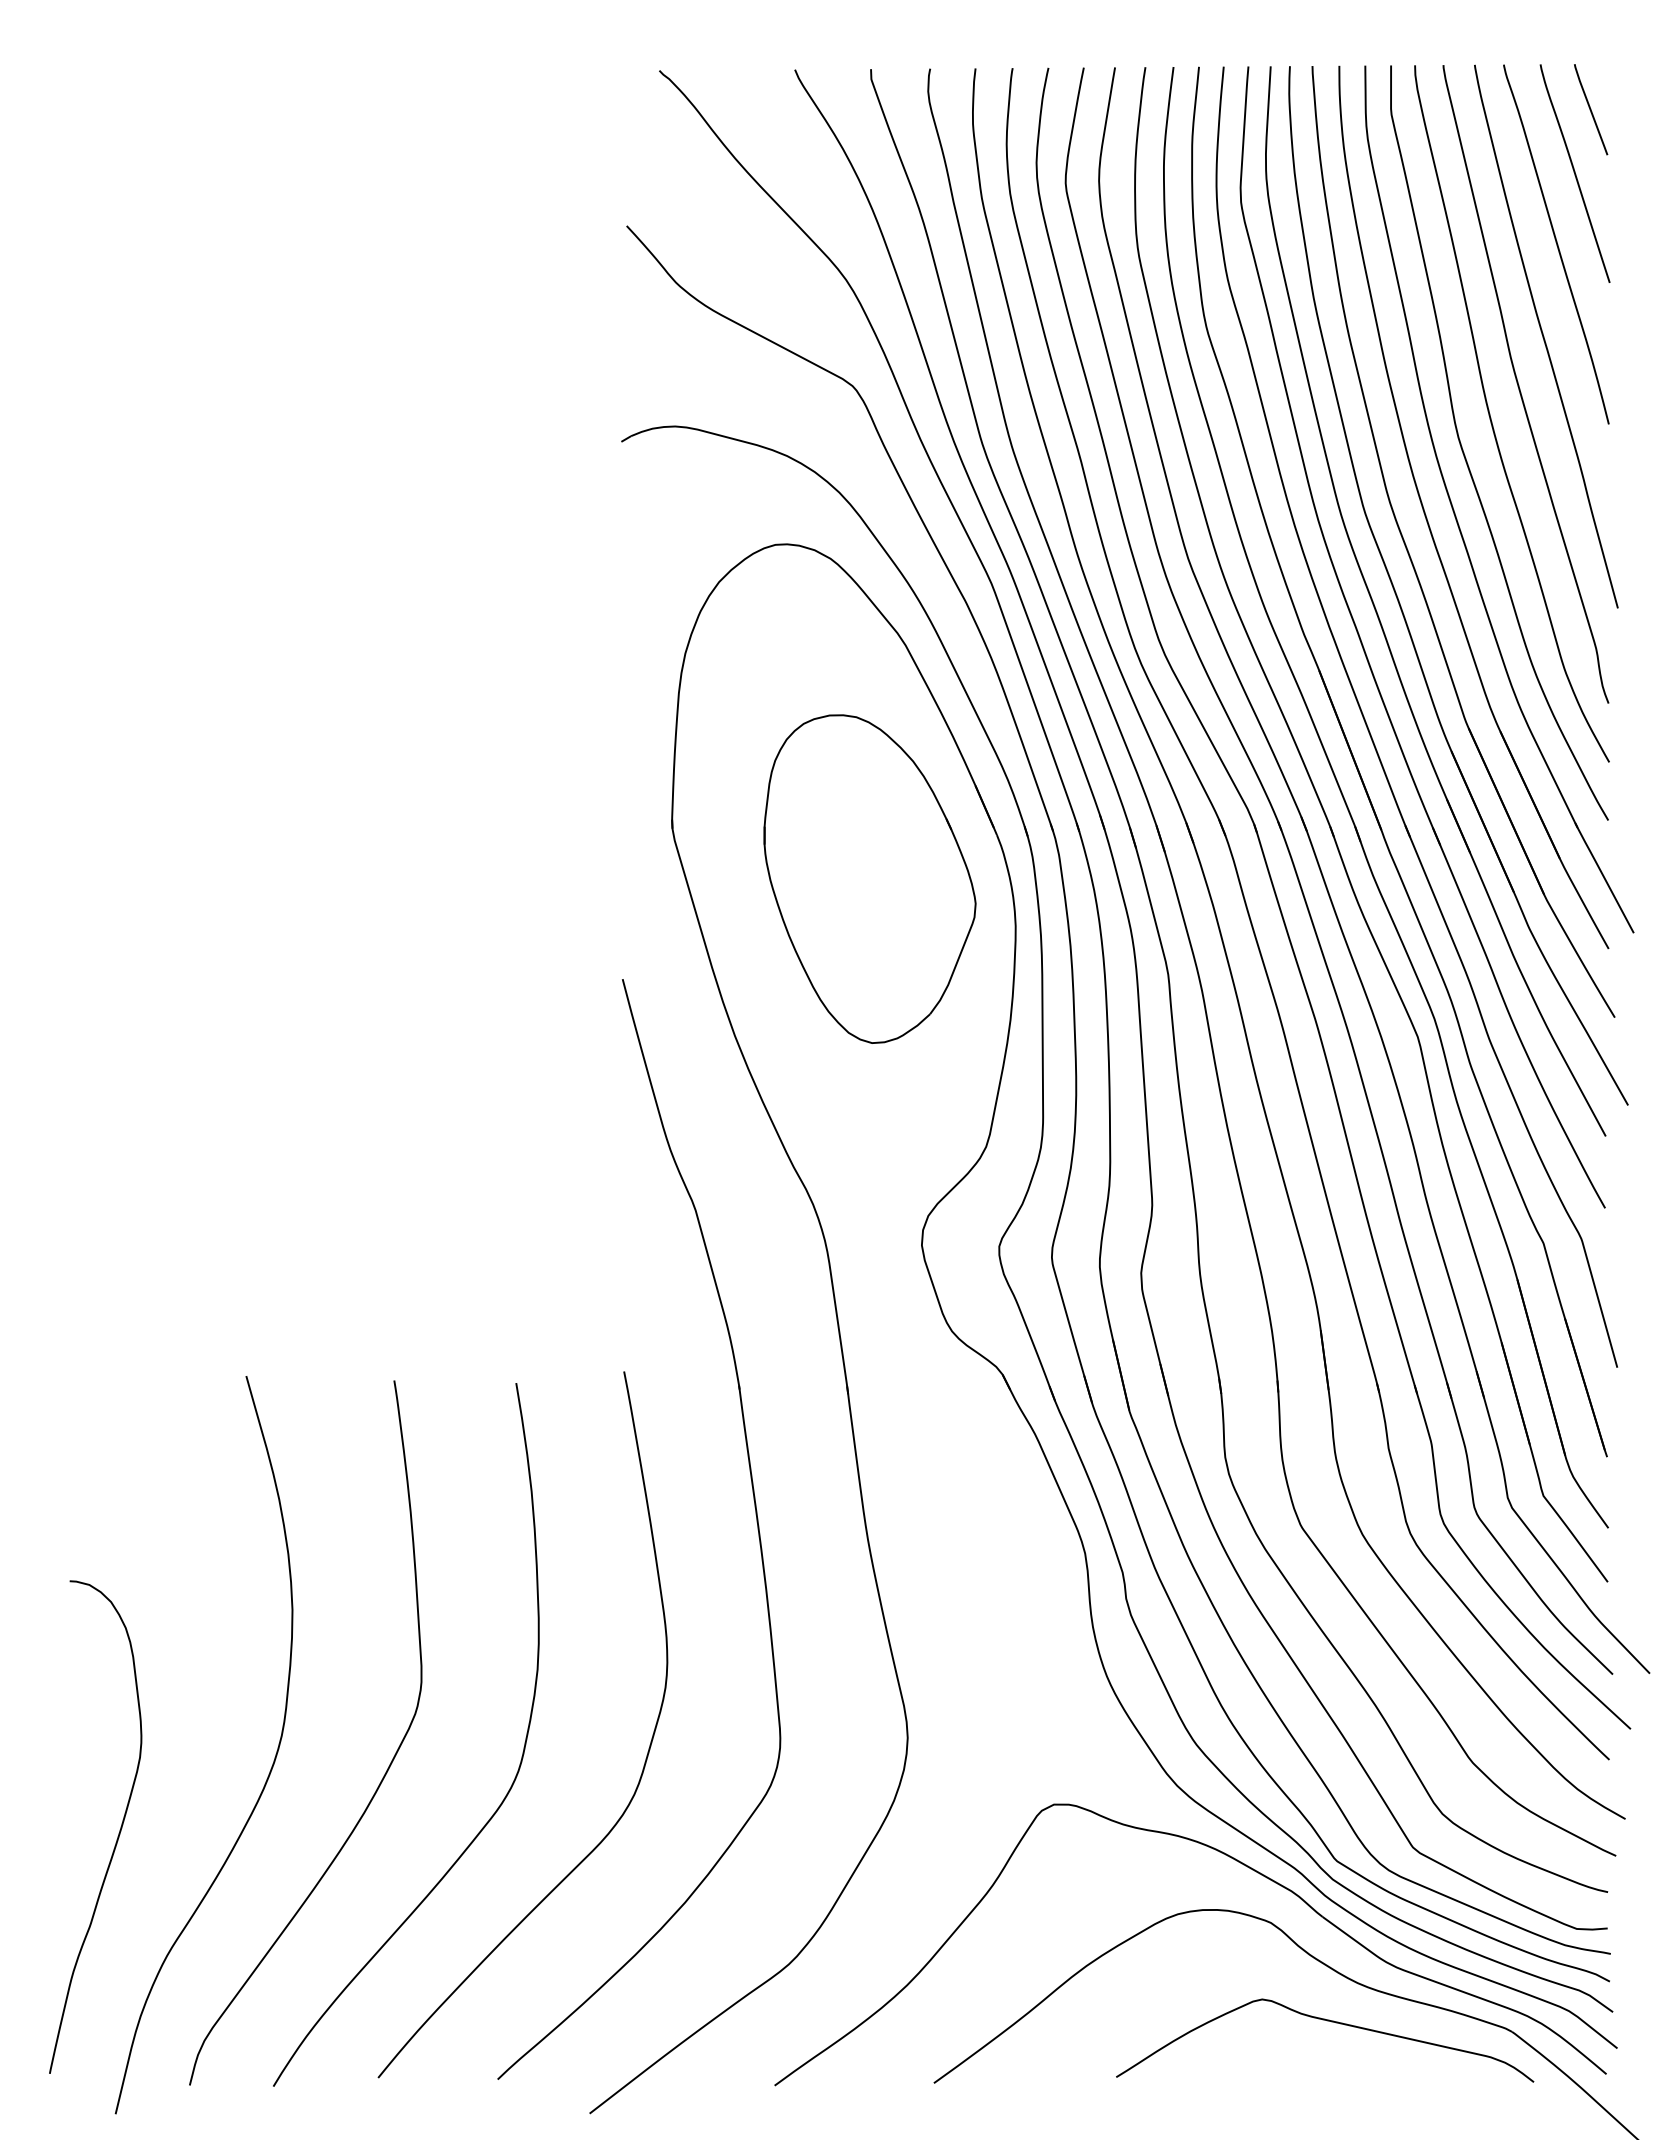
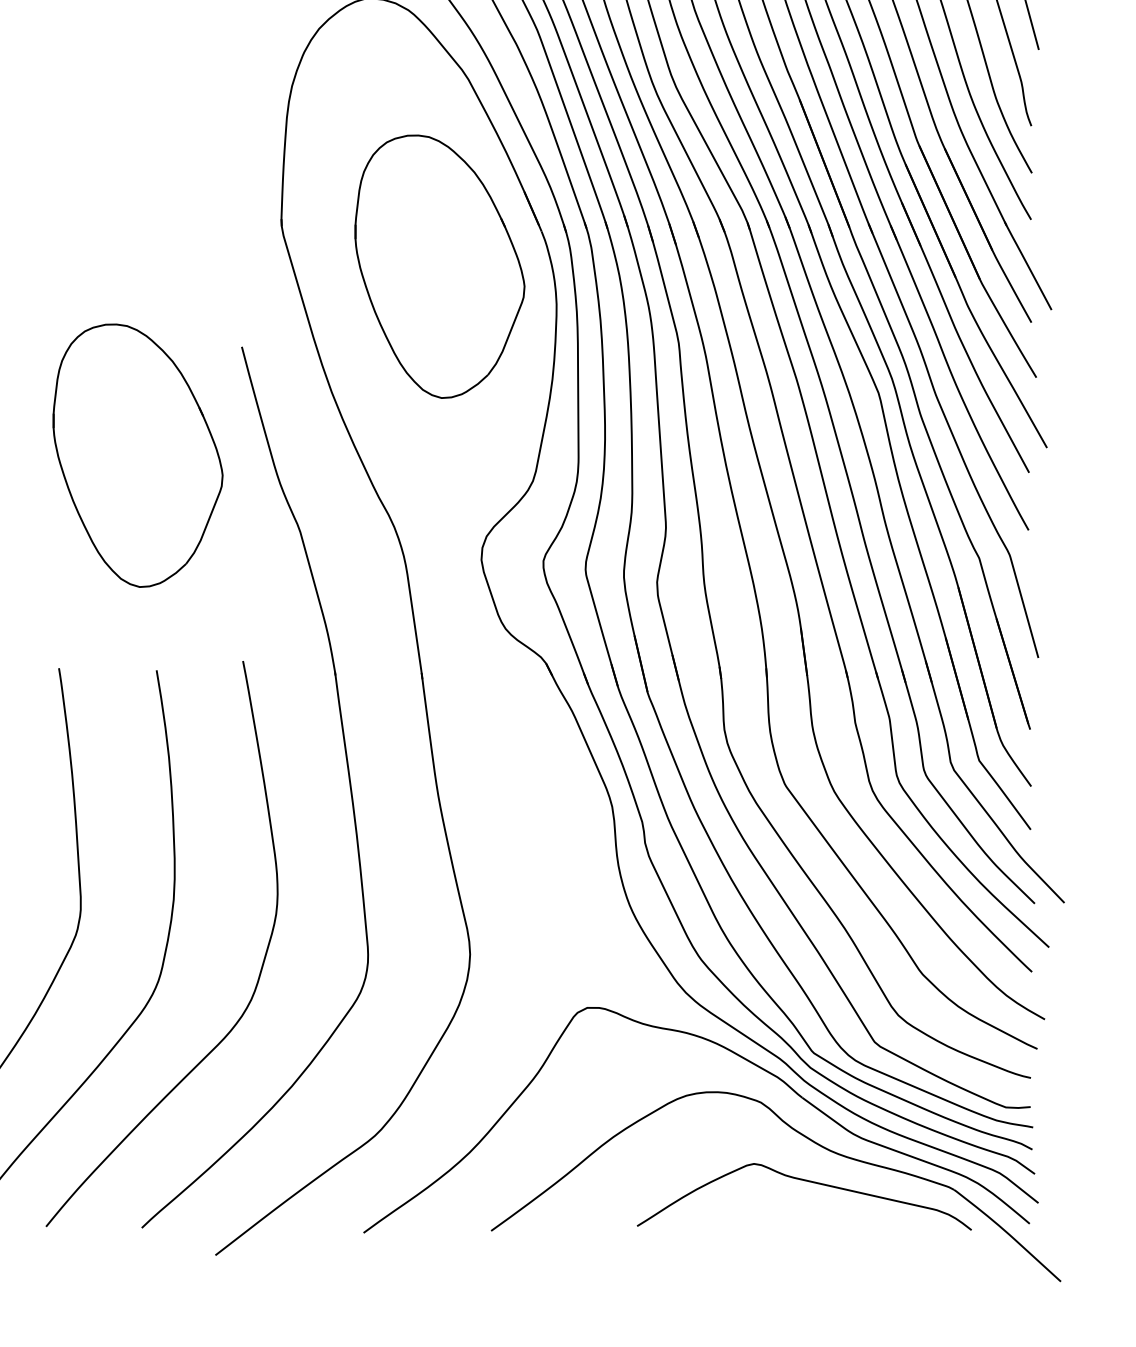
part: (492, 1114) -> (137, 455), added

